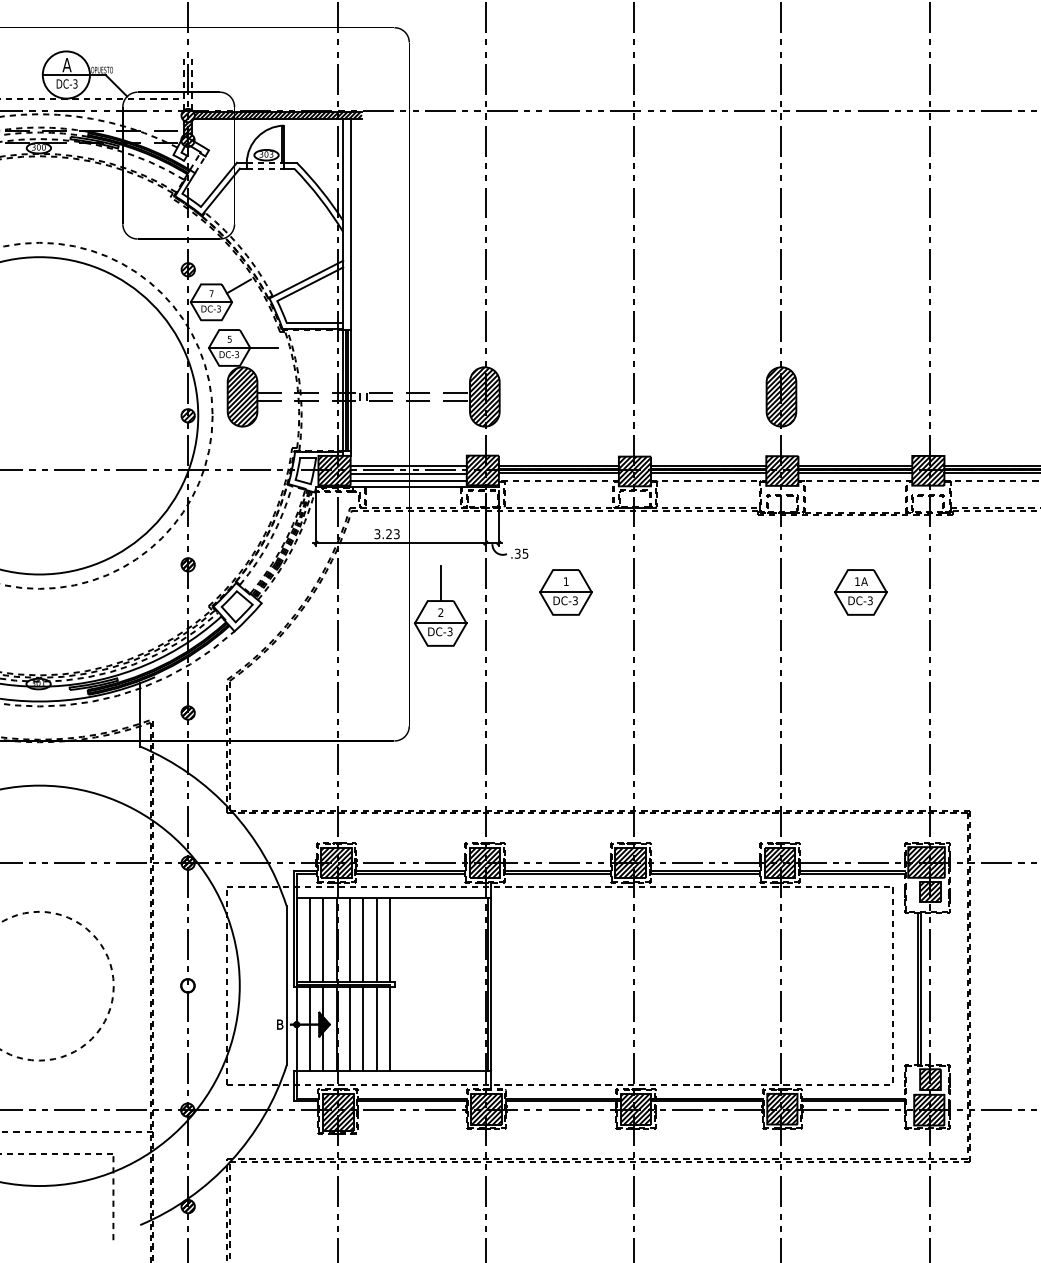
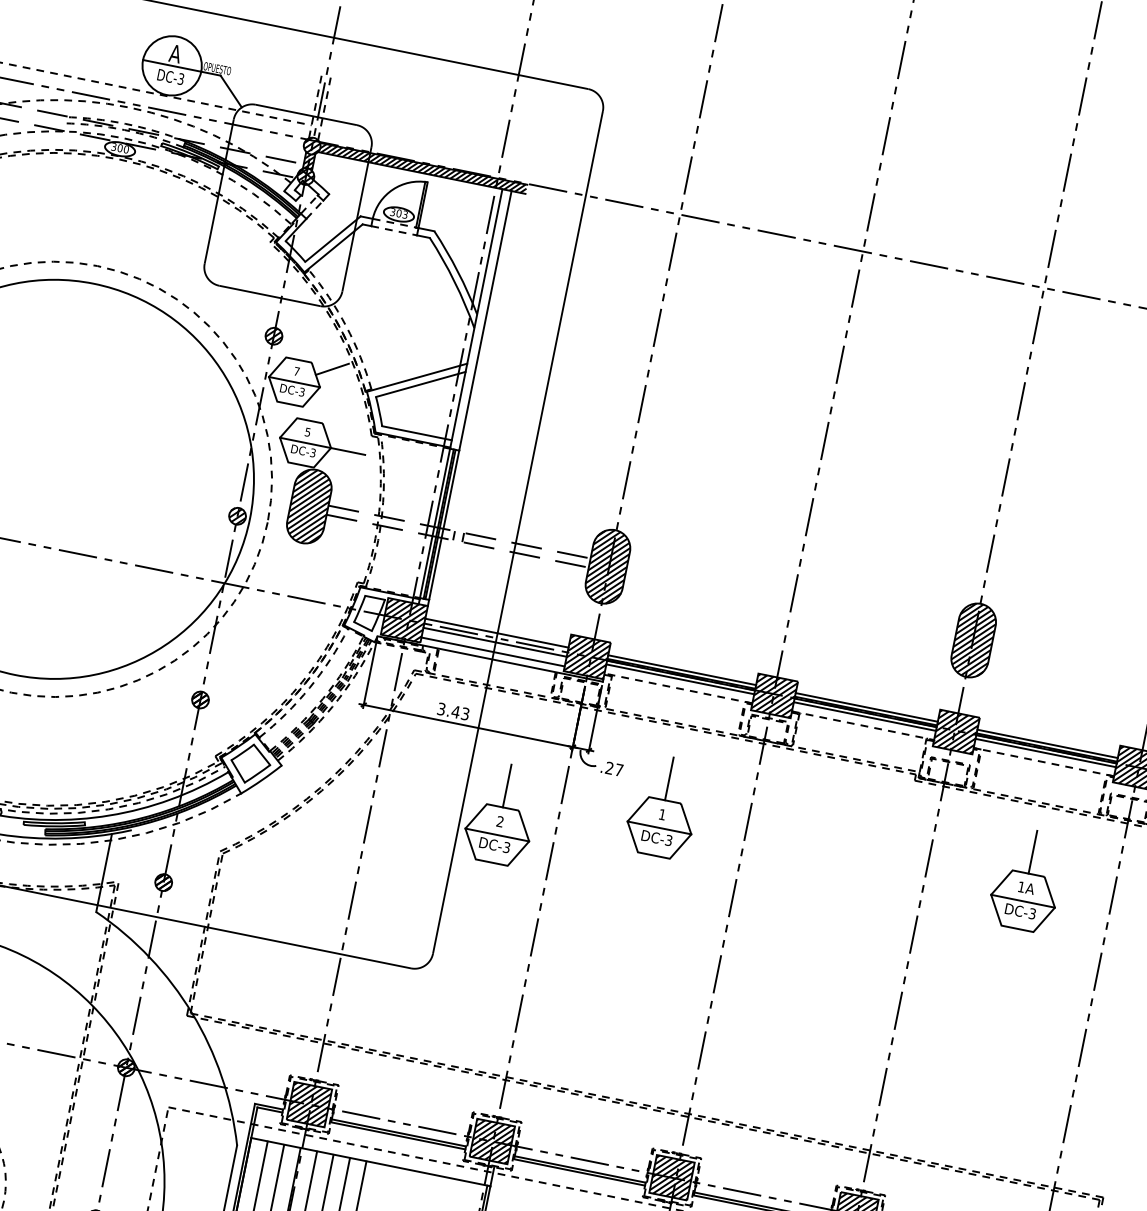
text: (388, 534) -> (455, 712), 3.23 -> 3.43
line: (566, 552) -> (670, 778), added
line: (860, 552) -> (1032, 851), added
text: (521, 553) -> (614, 768), .35 -> .27

